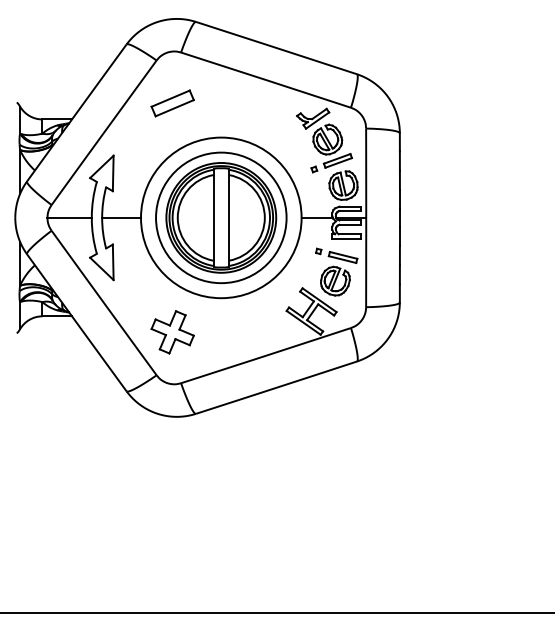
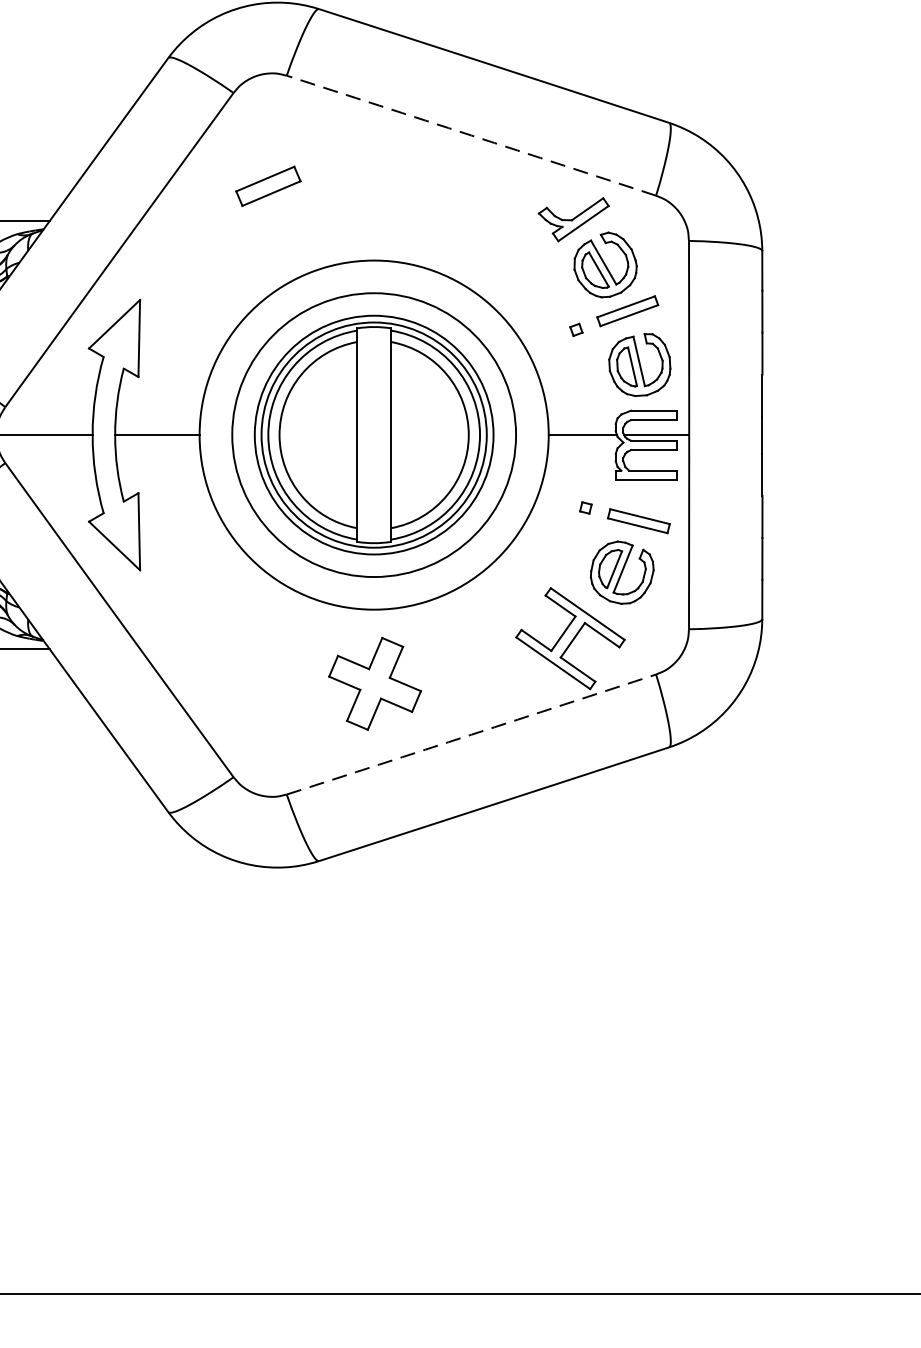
arc: (266, 80) -> (472, 136), solid -> dashed
part: (172, 103) -> (268, 186), size x0.7
part: (172, 332) -> (374, 684), moved
arc: (266, 355) -> (472, 734), solid -> dashed

